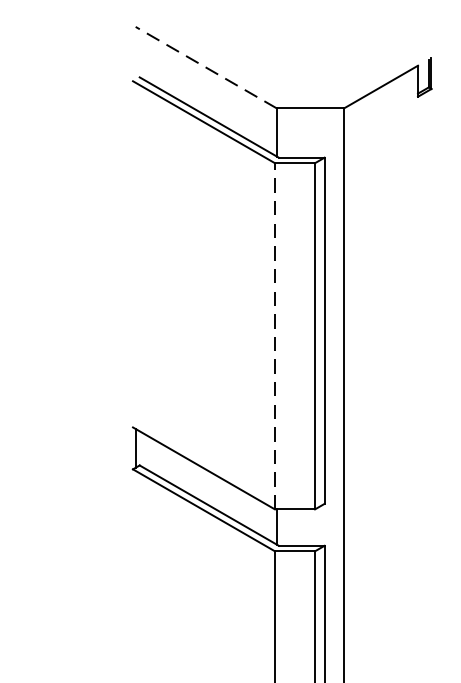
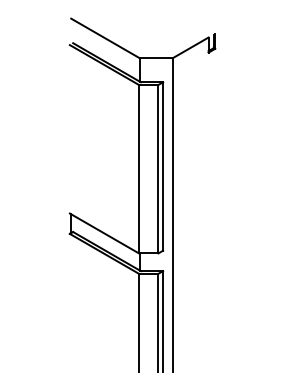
line: (206, 67) -> (105, 38), dashed -> solid
line: (273, 334) -> (138, 168), dashed -> solid

